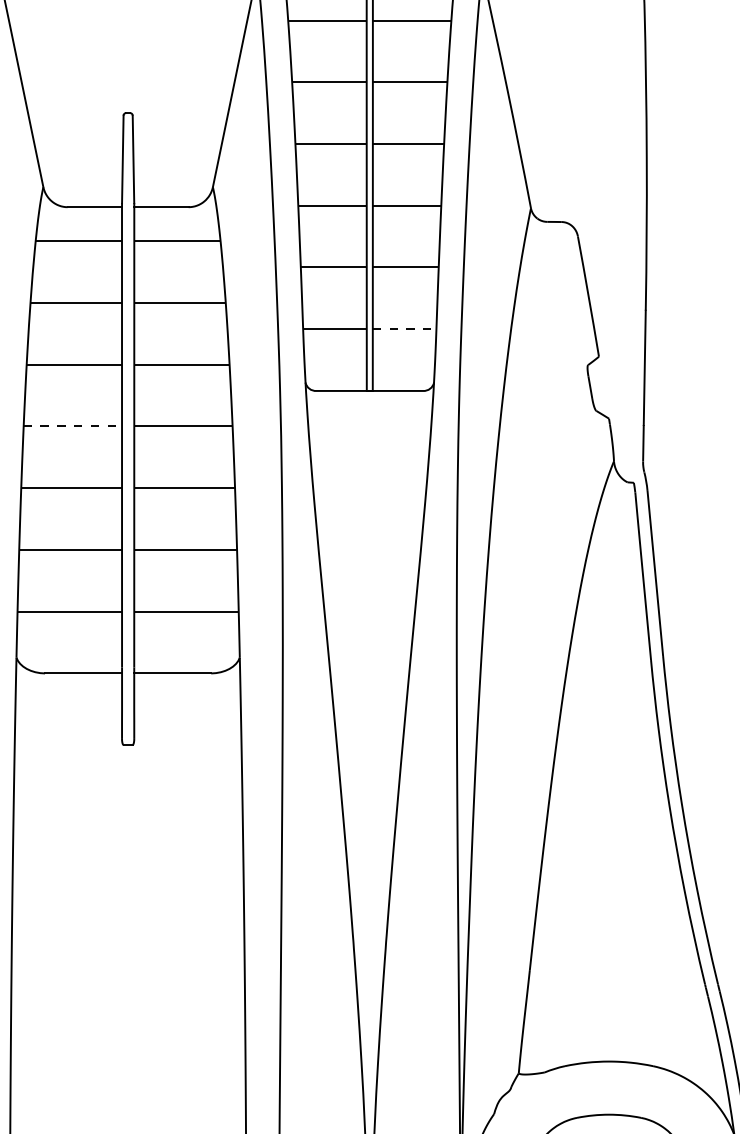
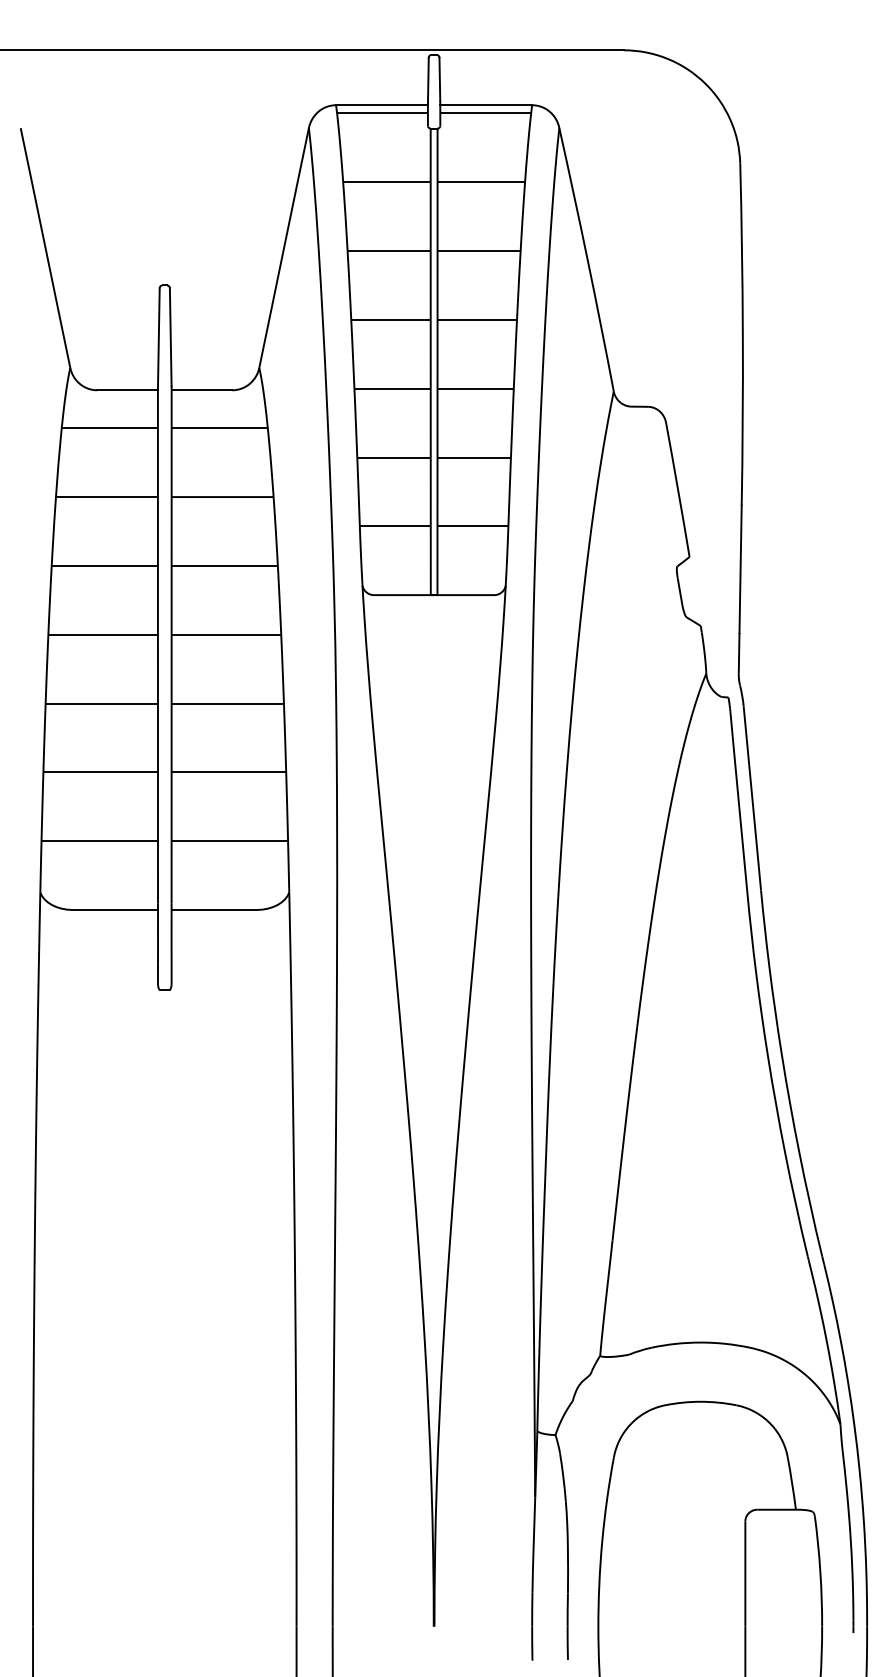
line: (405, 329) -> (473, 526), dashed -> solid
line: (73, 426) -> (103, 634), dashed -> solid

